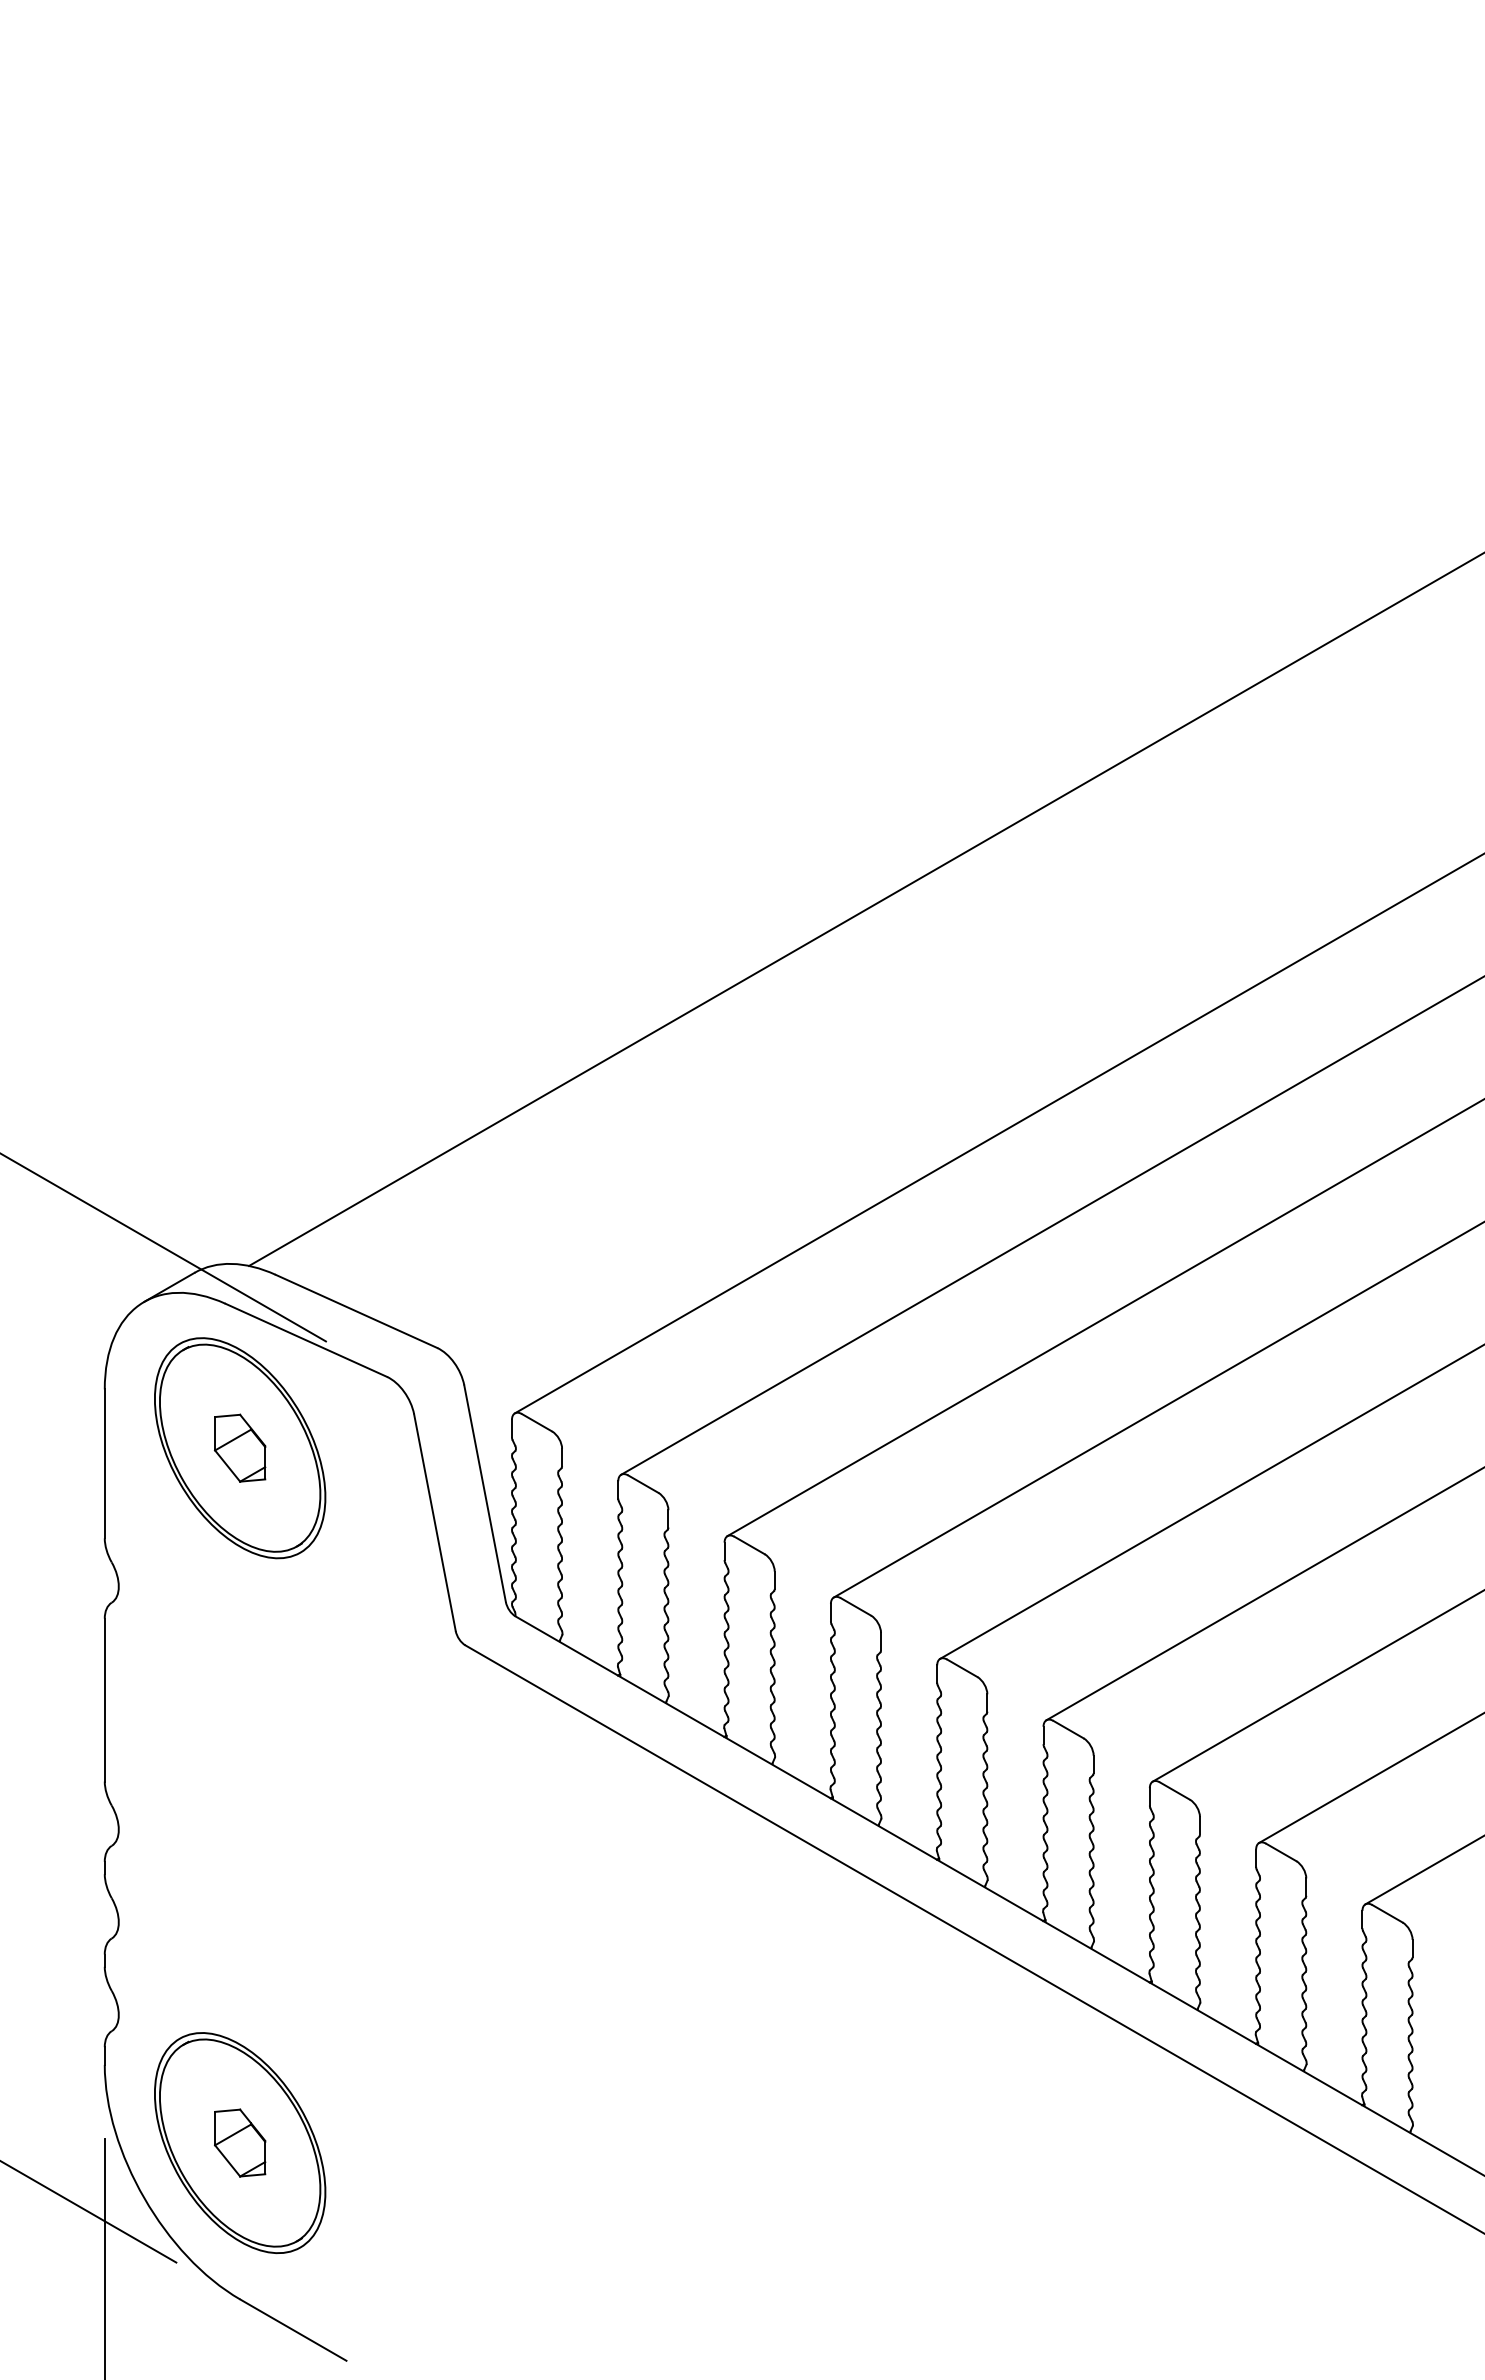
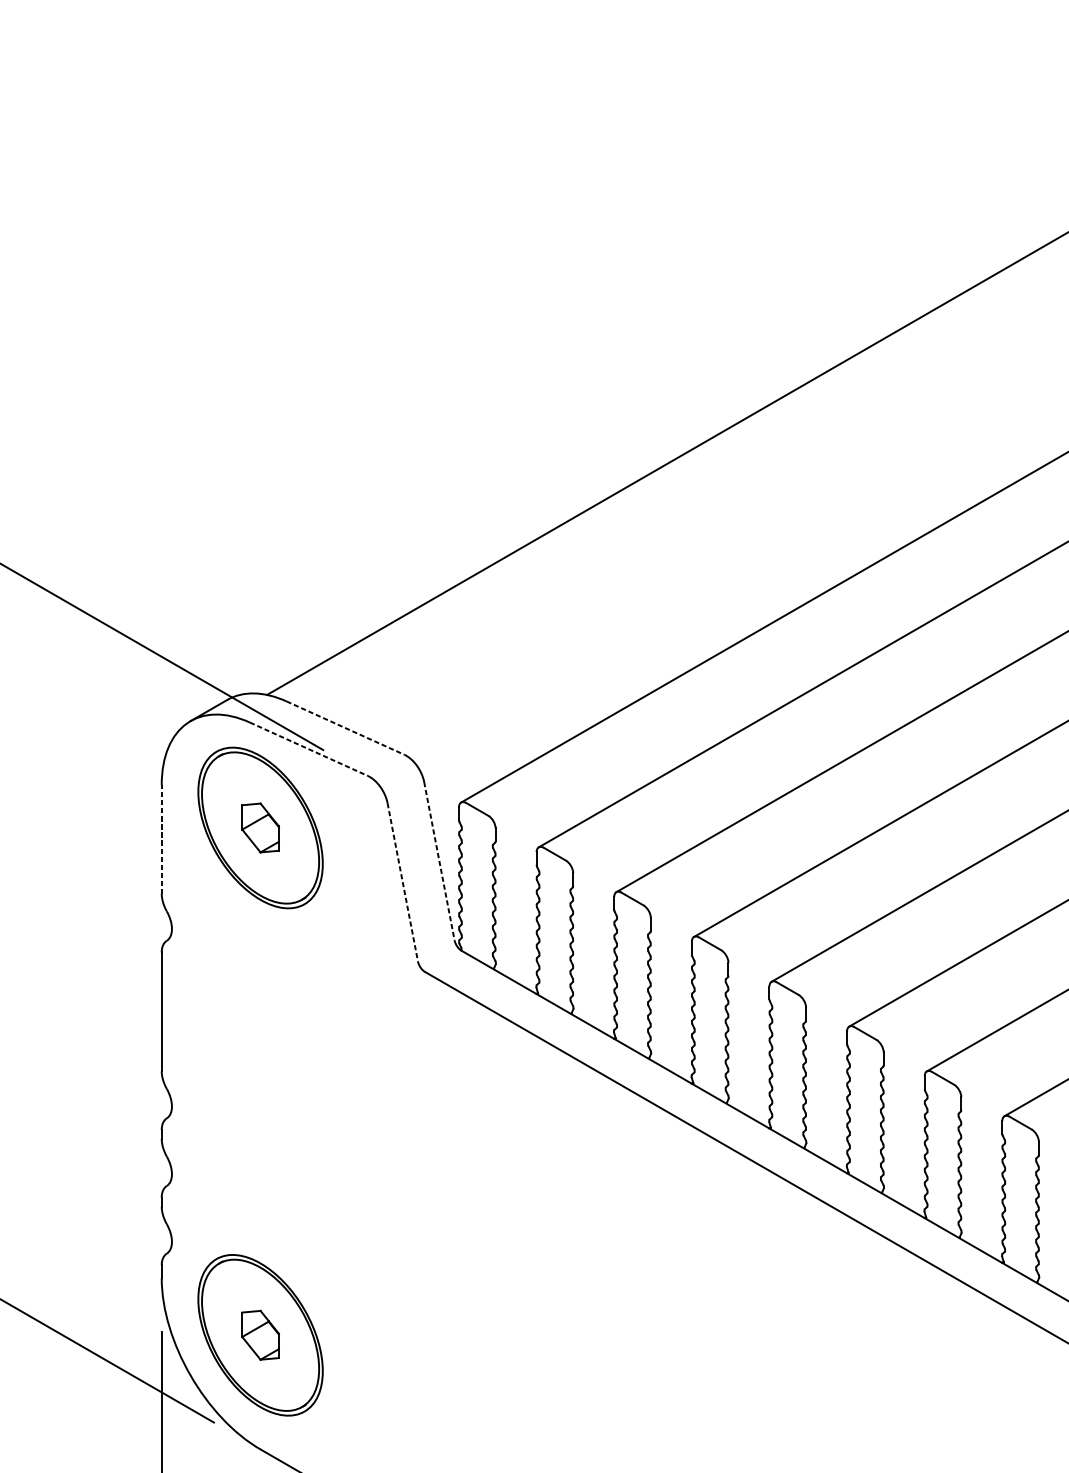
line: (356, 1311) -> (345, 728), solid -> dashed
line: (306, 1340) -> (309, 749), solid -> dashed
line: (104, 1463) -> (161, 839), solid -> dashed
line: (485, 1494) -> (439, 861), solid -> dashed
line: (435, 1523) -> (403, 882), solid -> dashed

